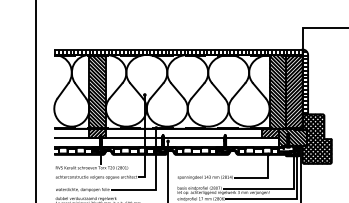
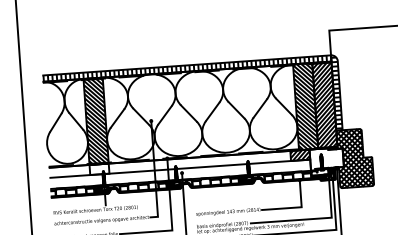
hatch: (97, 132) -> (99, 168), removed
hatch: (292, 137) -> (326, 158), removed

